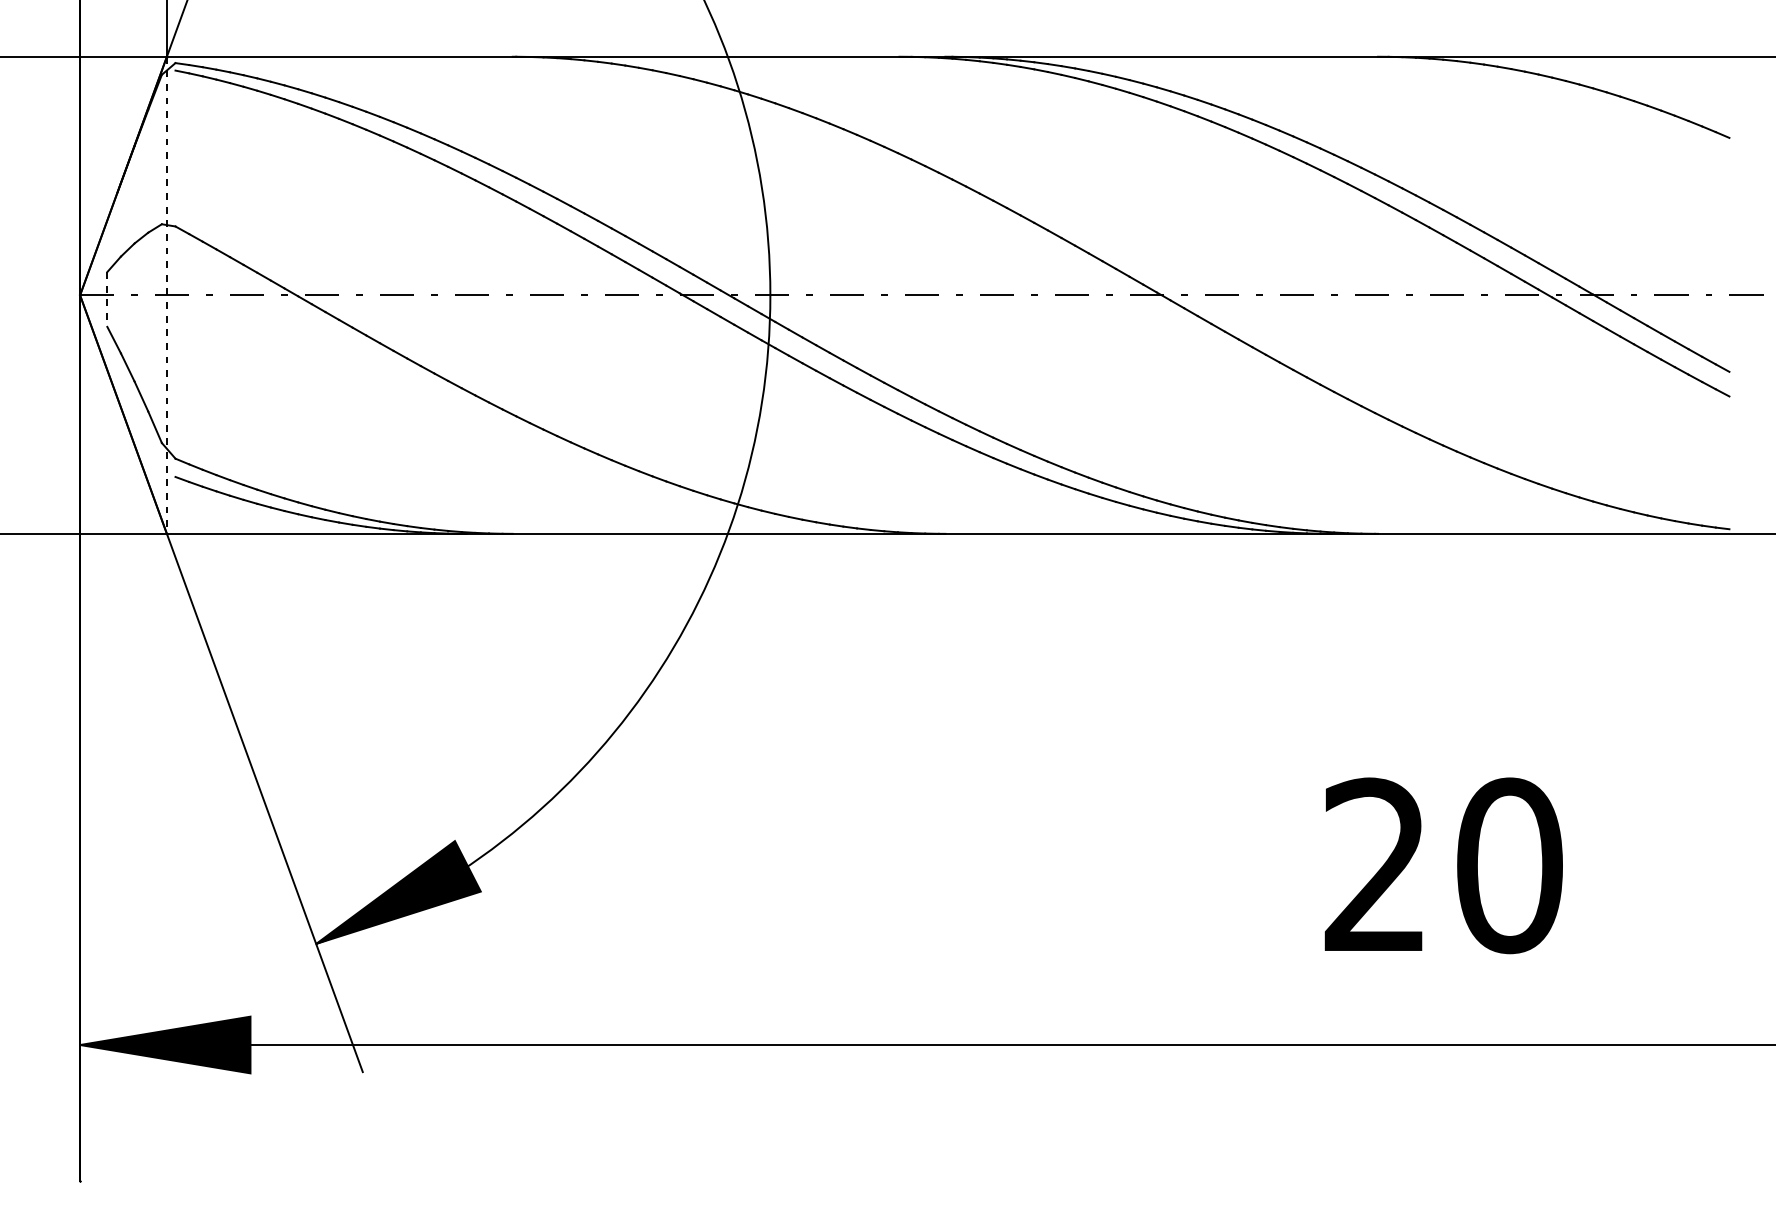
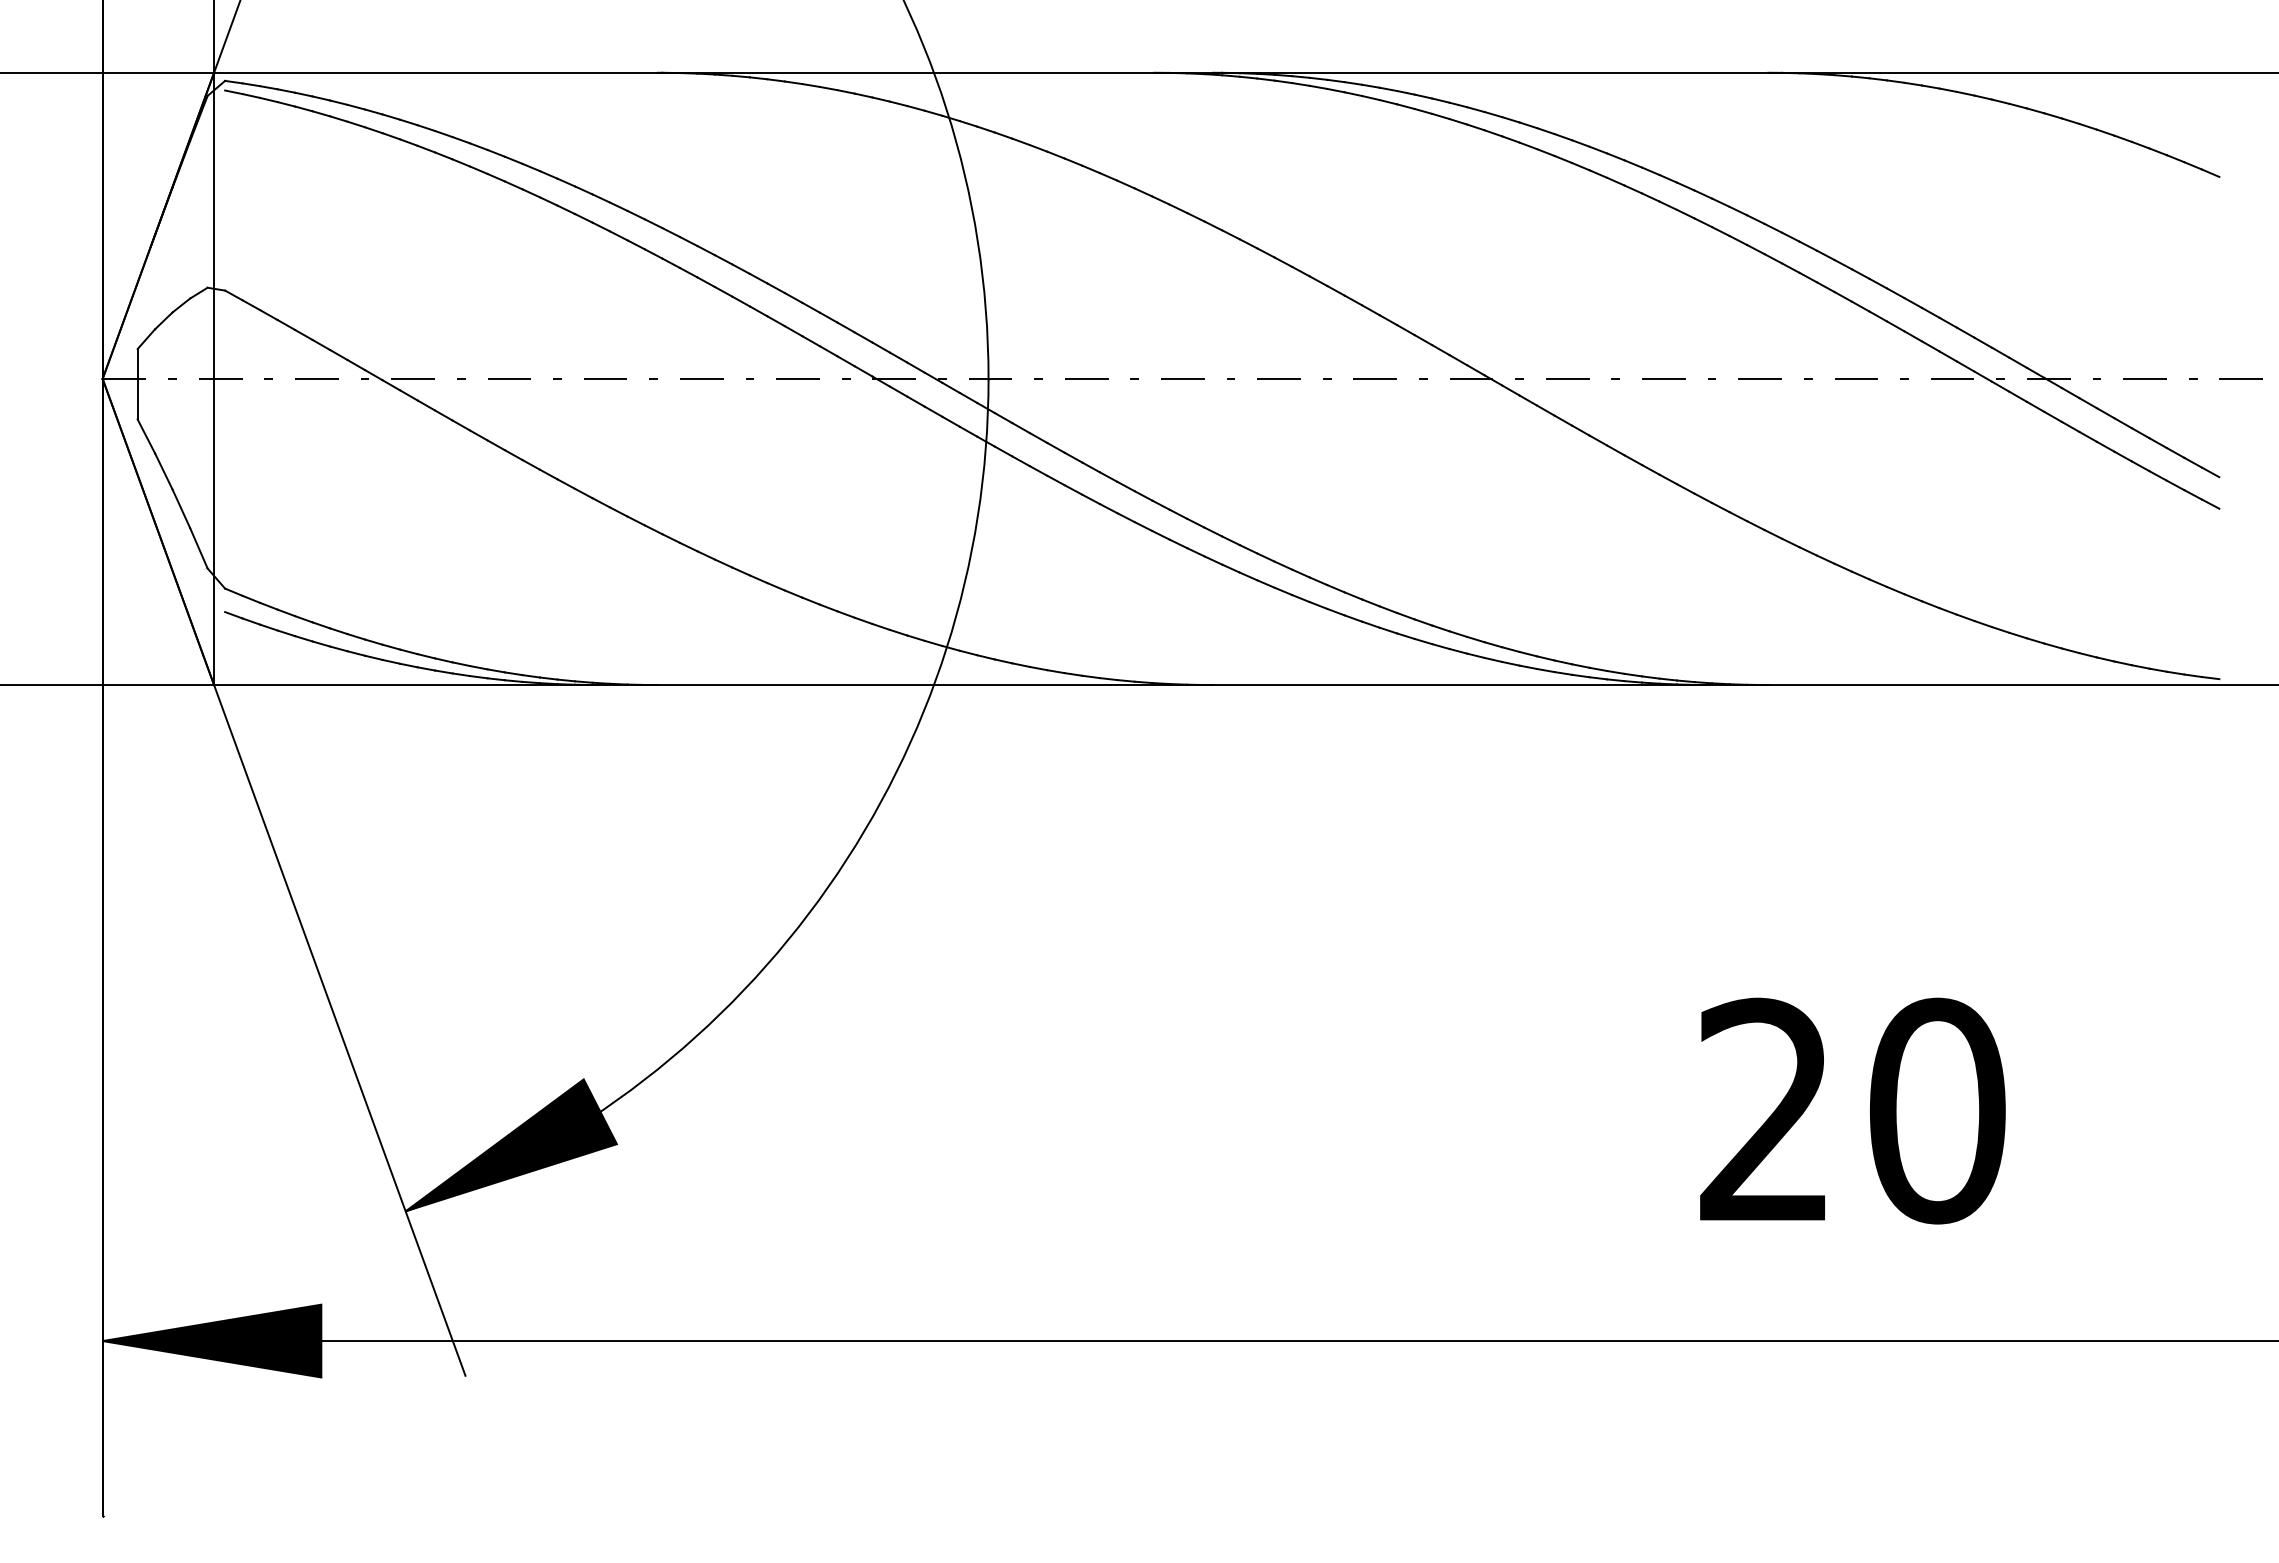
line: (167, 295) -> (214, 379), dashed -> solid
line: (107, 299) -> (137, 384), dashed -> solid

